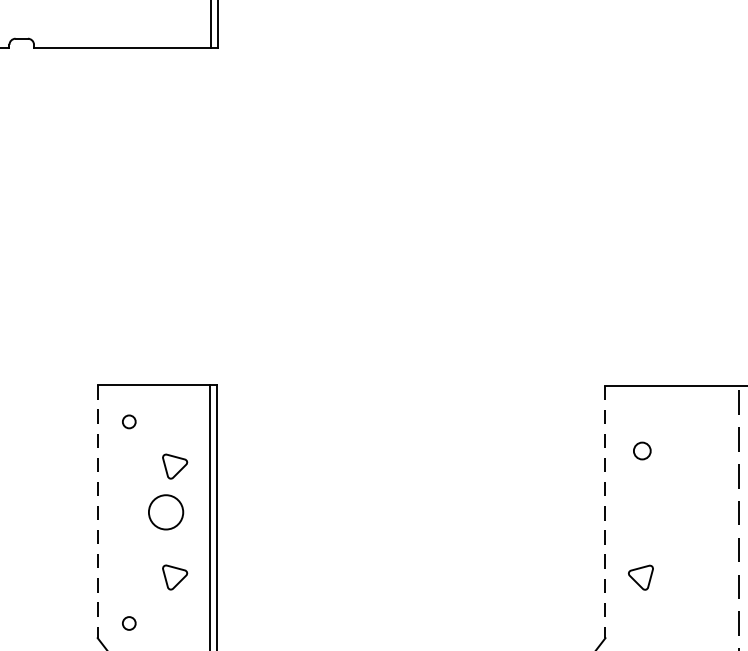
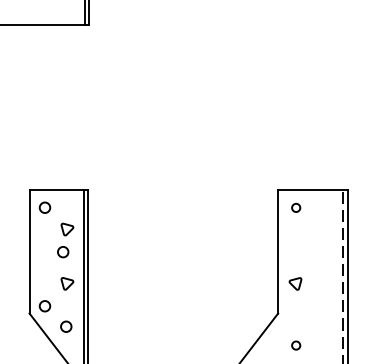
circle: (128, 421) -> (44, 207), size x1.67
circle: (642, 450) -> (296, 207), moved
line: (97, 511) -> (29, 251), dashed -> solid
line: (606, 511) -> (278, 251), dashed -> solid
circle: (167, 513) -> (63, 252), size x0.62
circle: (128, 623) -> (44, 306), size x1.67

